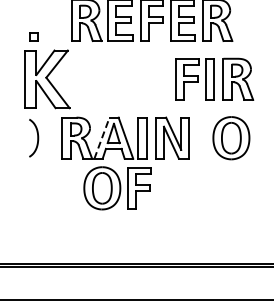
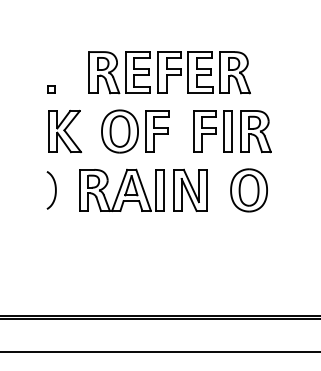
part: (47, 79) -> (65, 131), size x0.71
line: (101, 138) -> (119, 190), dashed -> solid
part: (117, 188) -> (135, 131), moved

